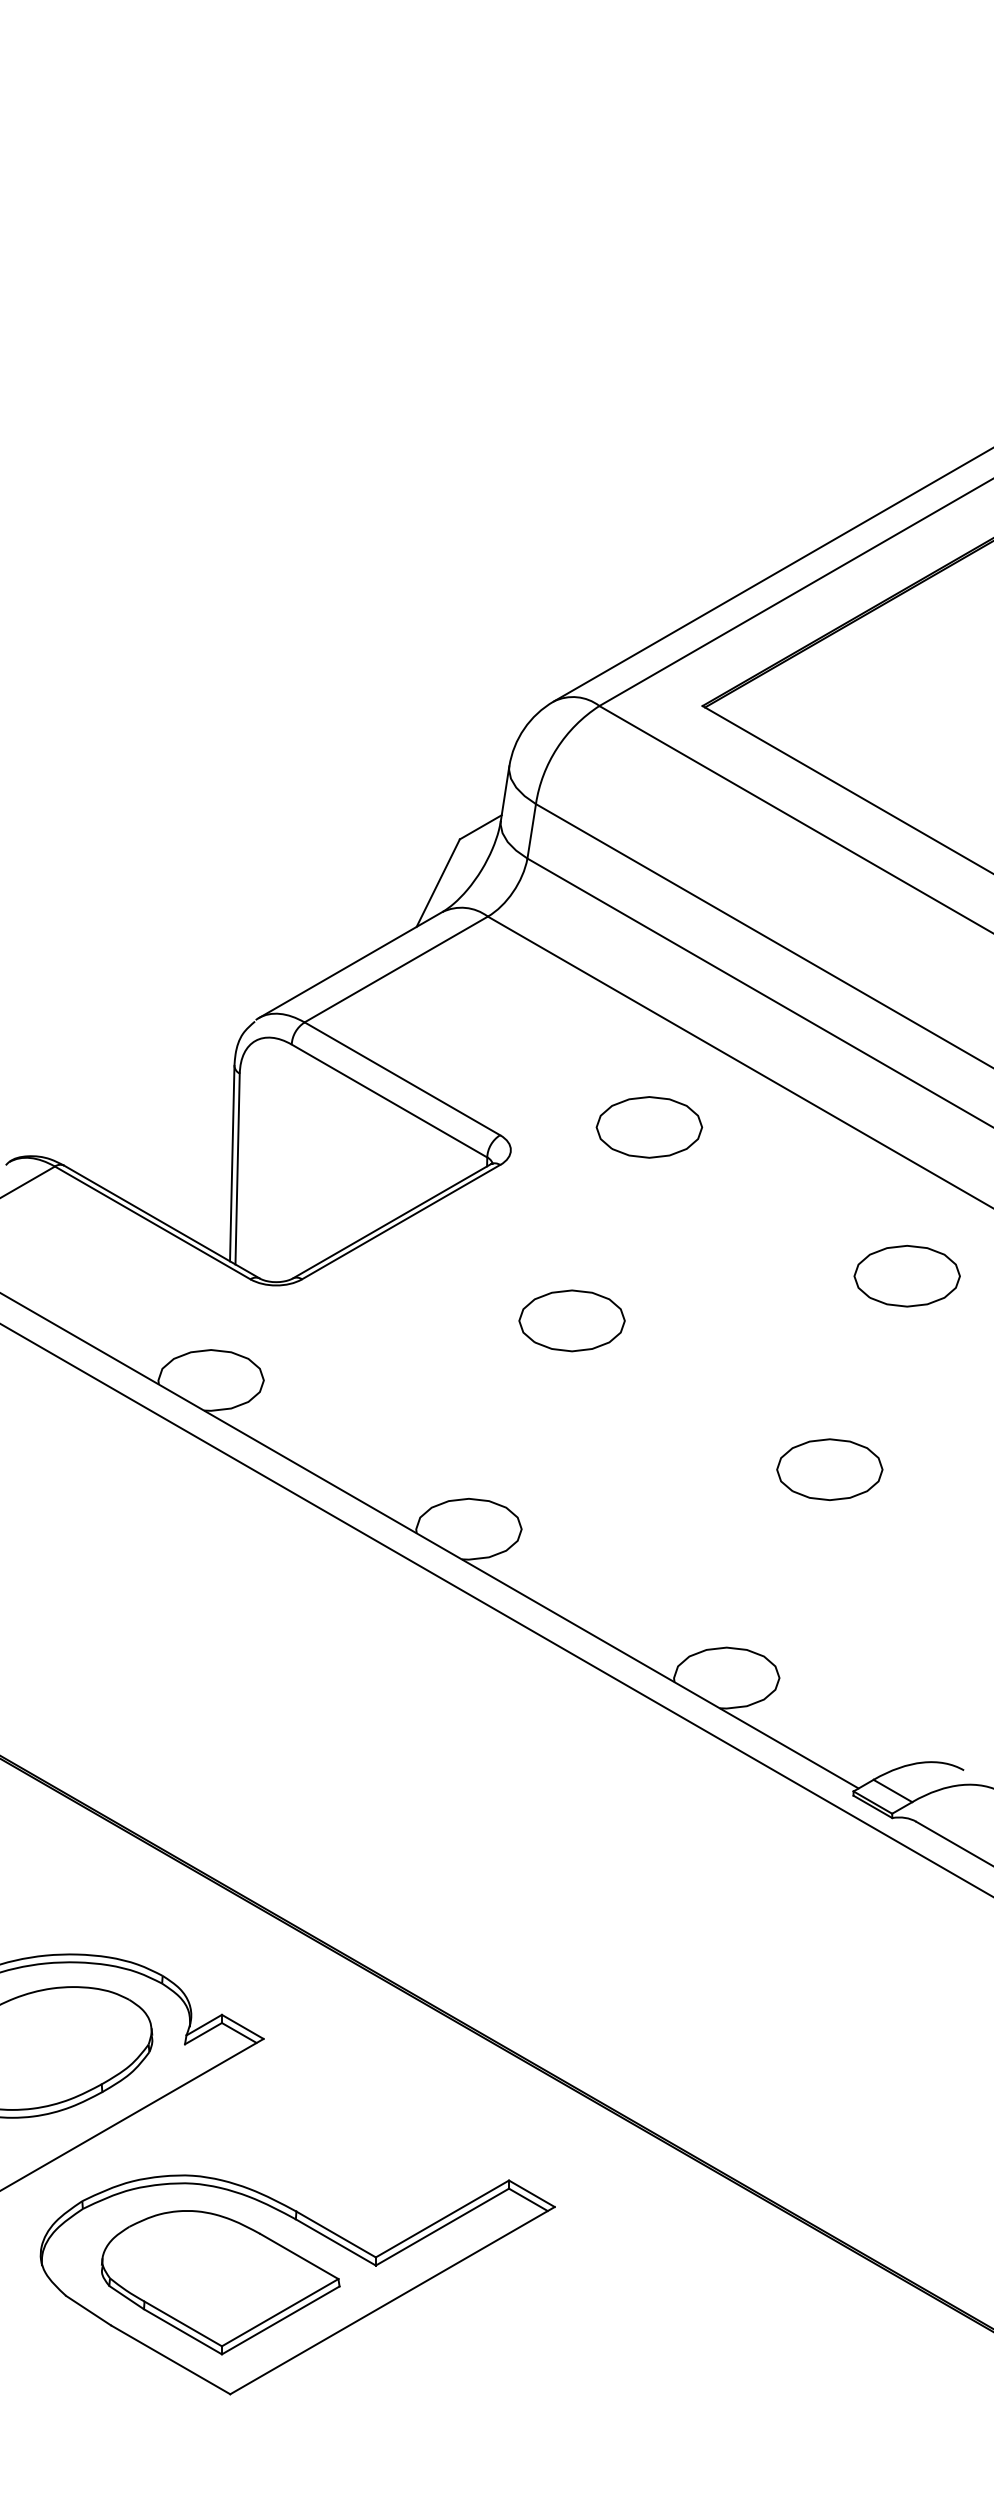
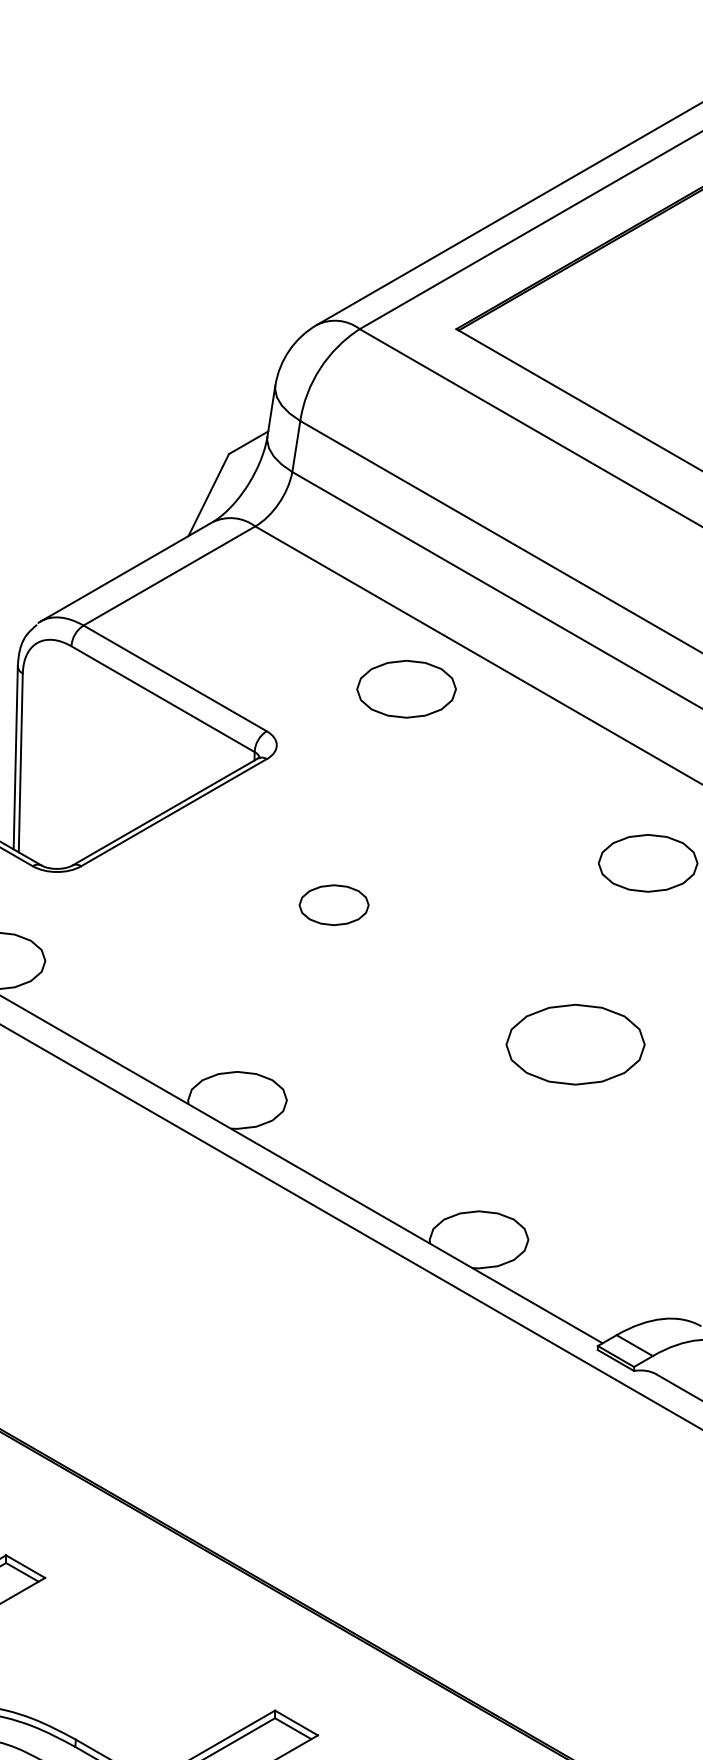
part: (649, 1127) -> (406, 689), moved
part: (571, 1320) -> (333, 904), size x0.7
part: (829, 1469) -> (575, 1044), size x1.4

